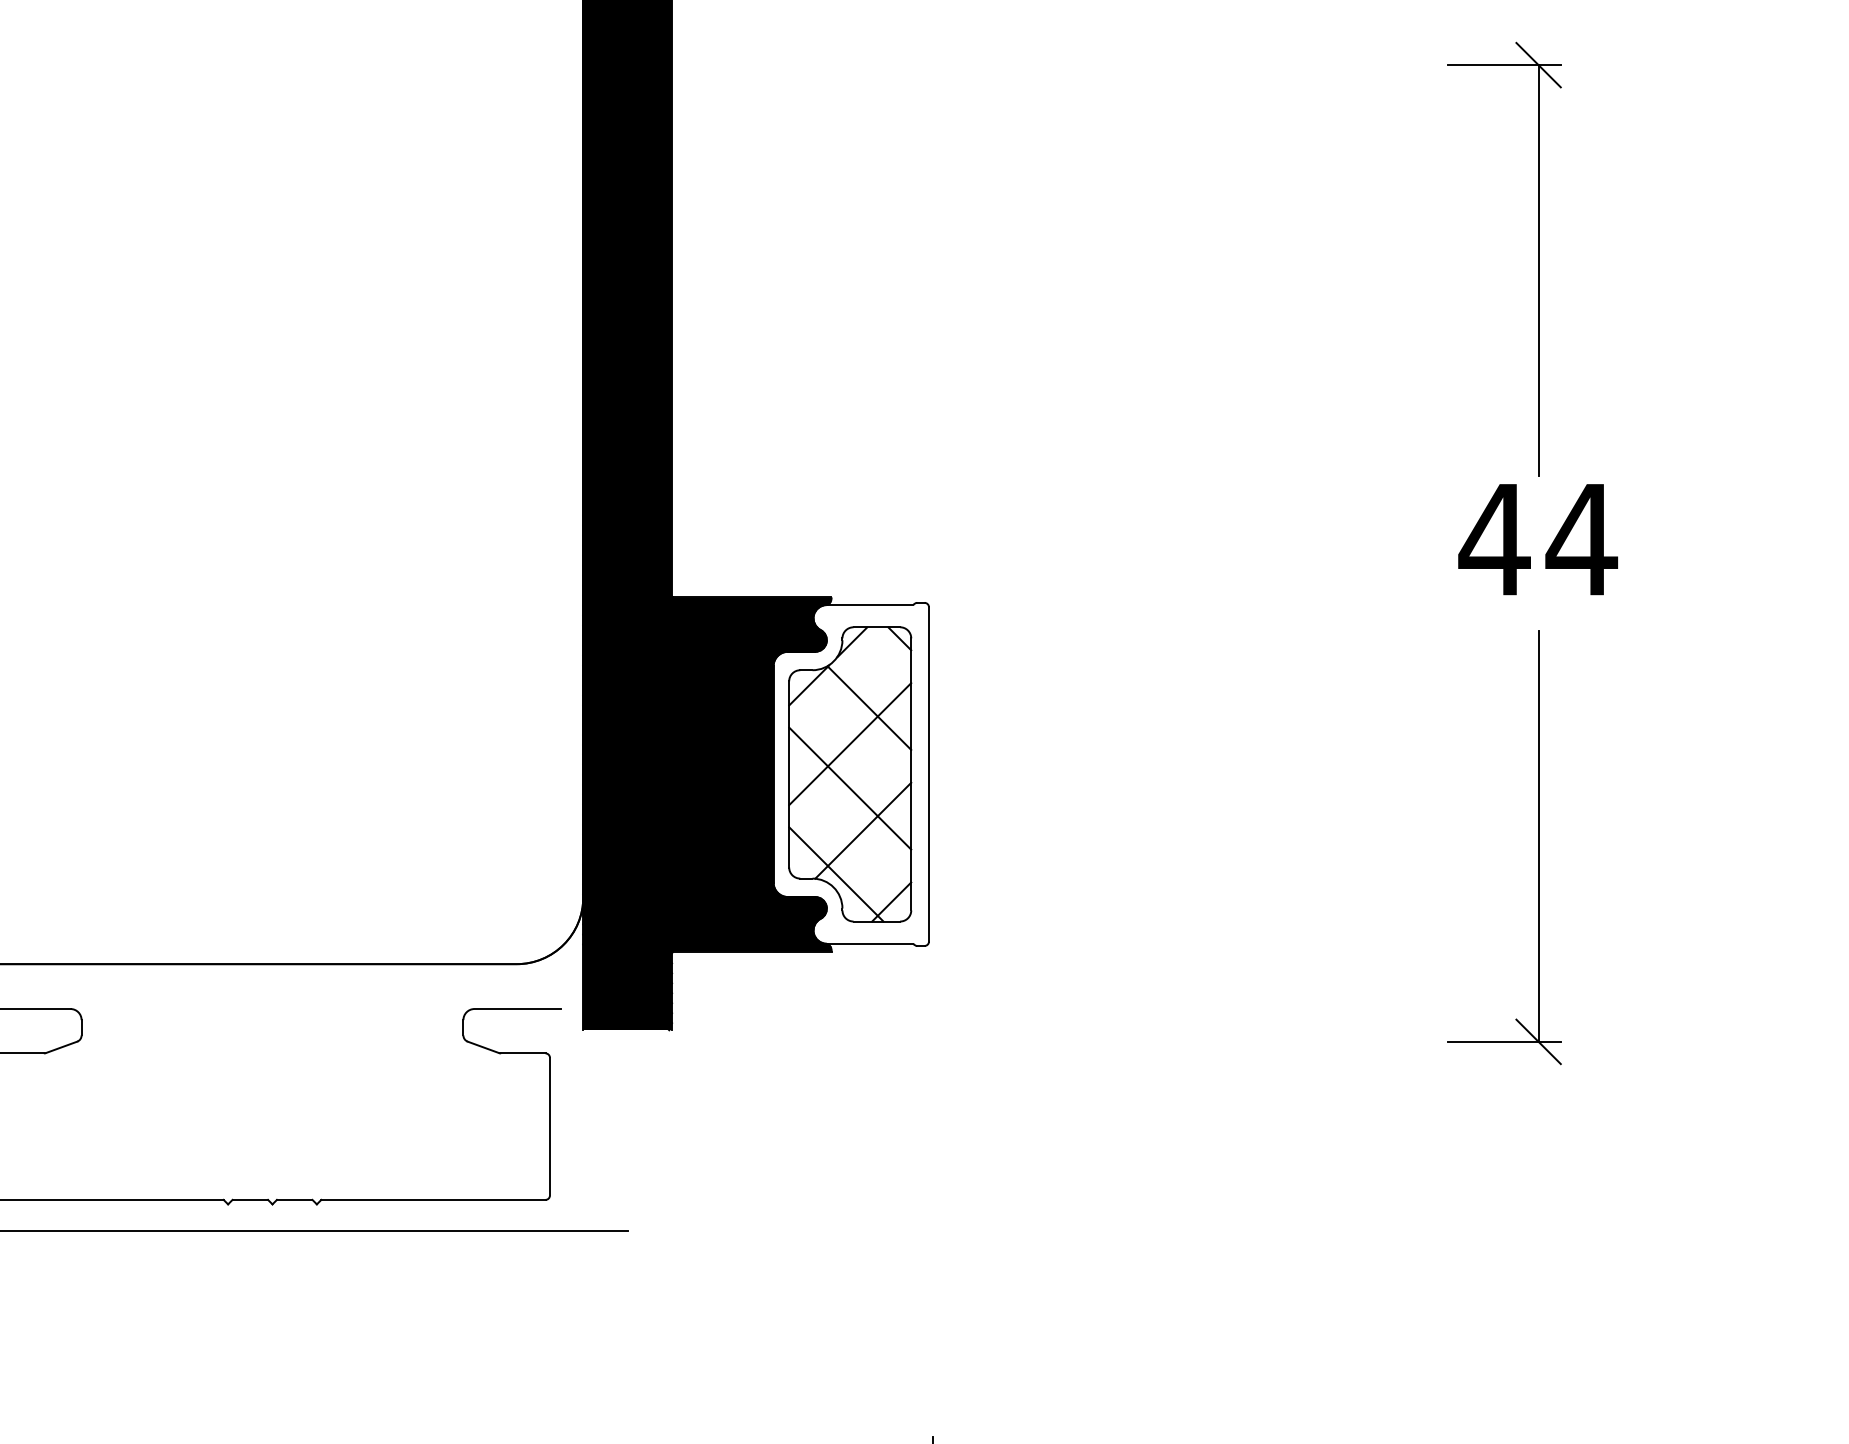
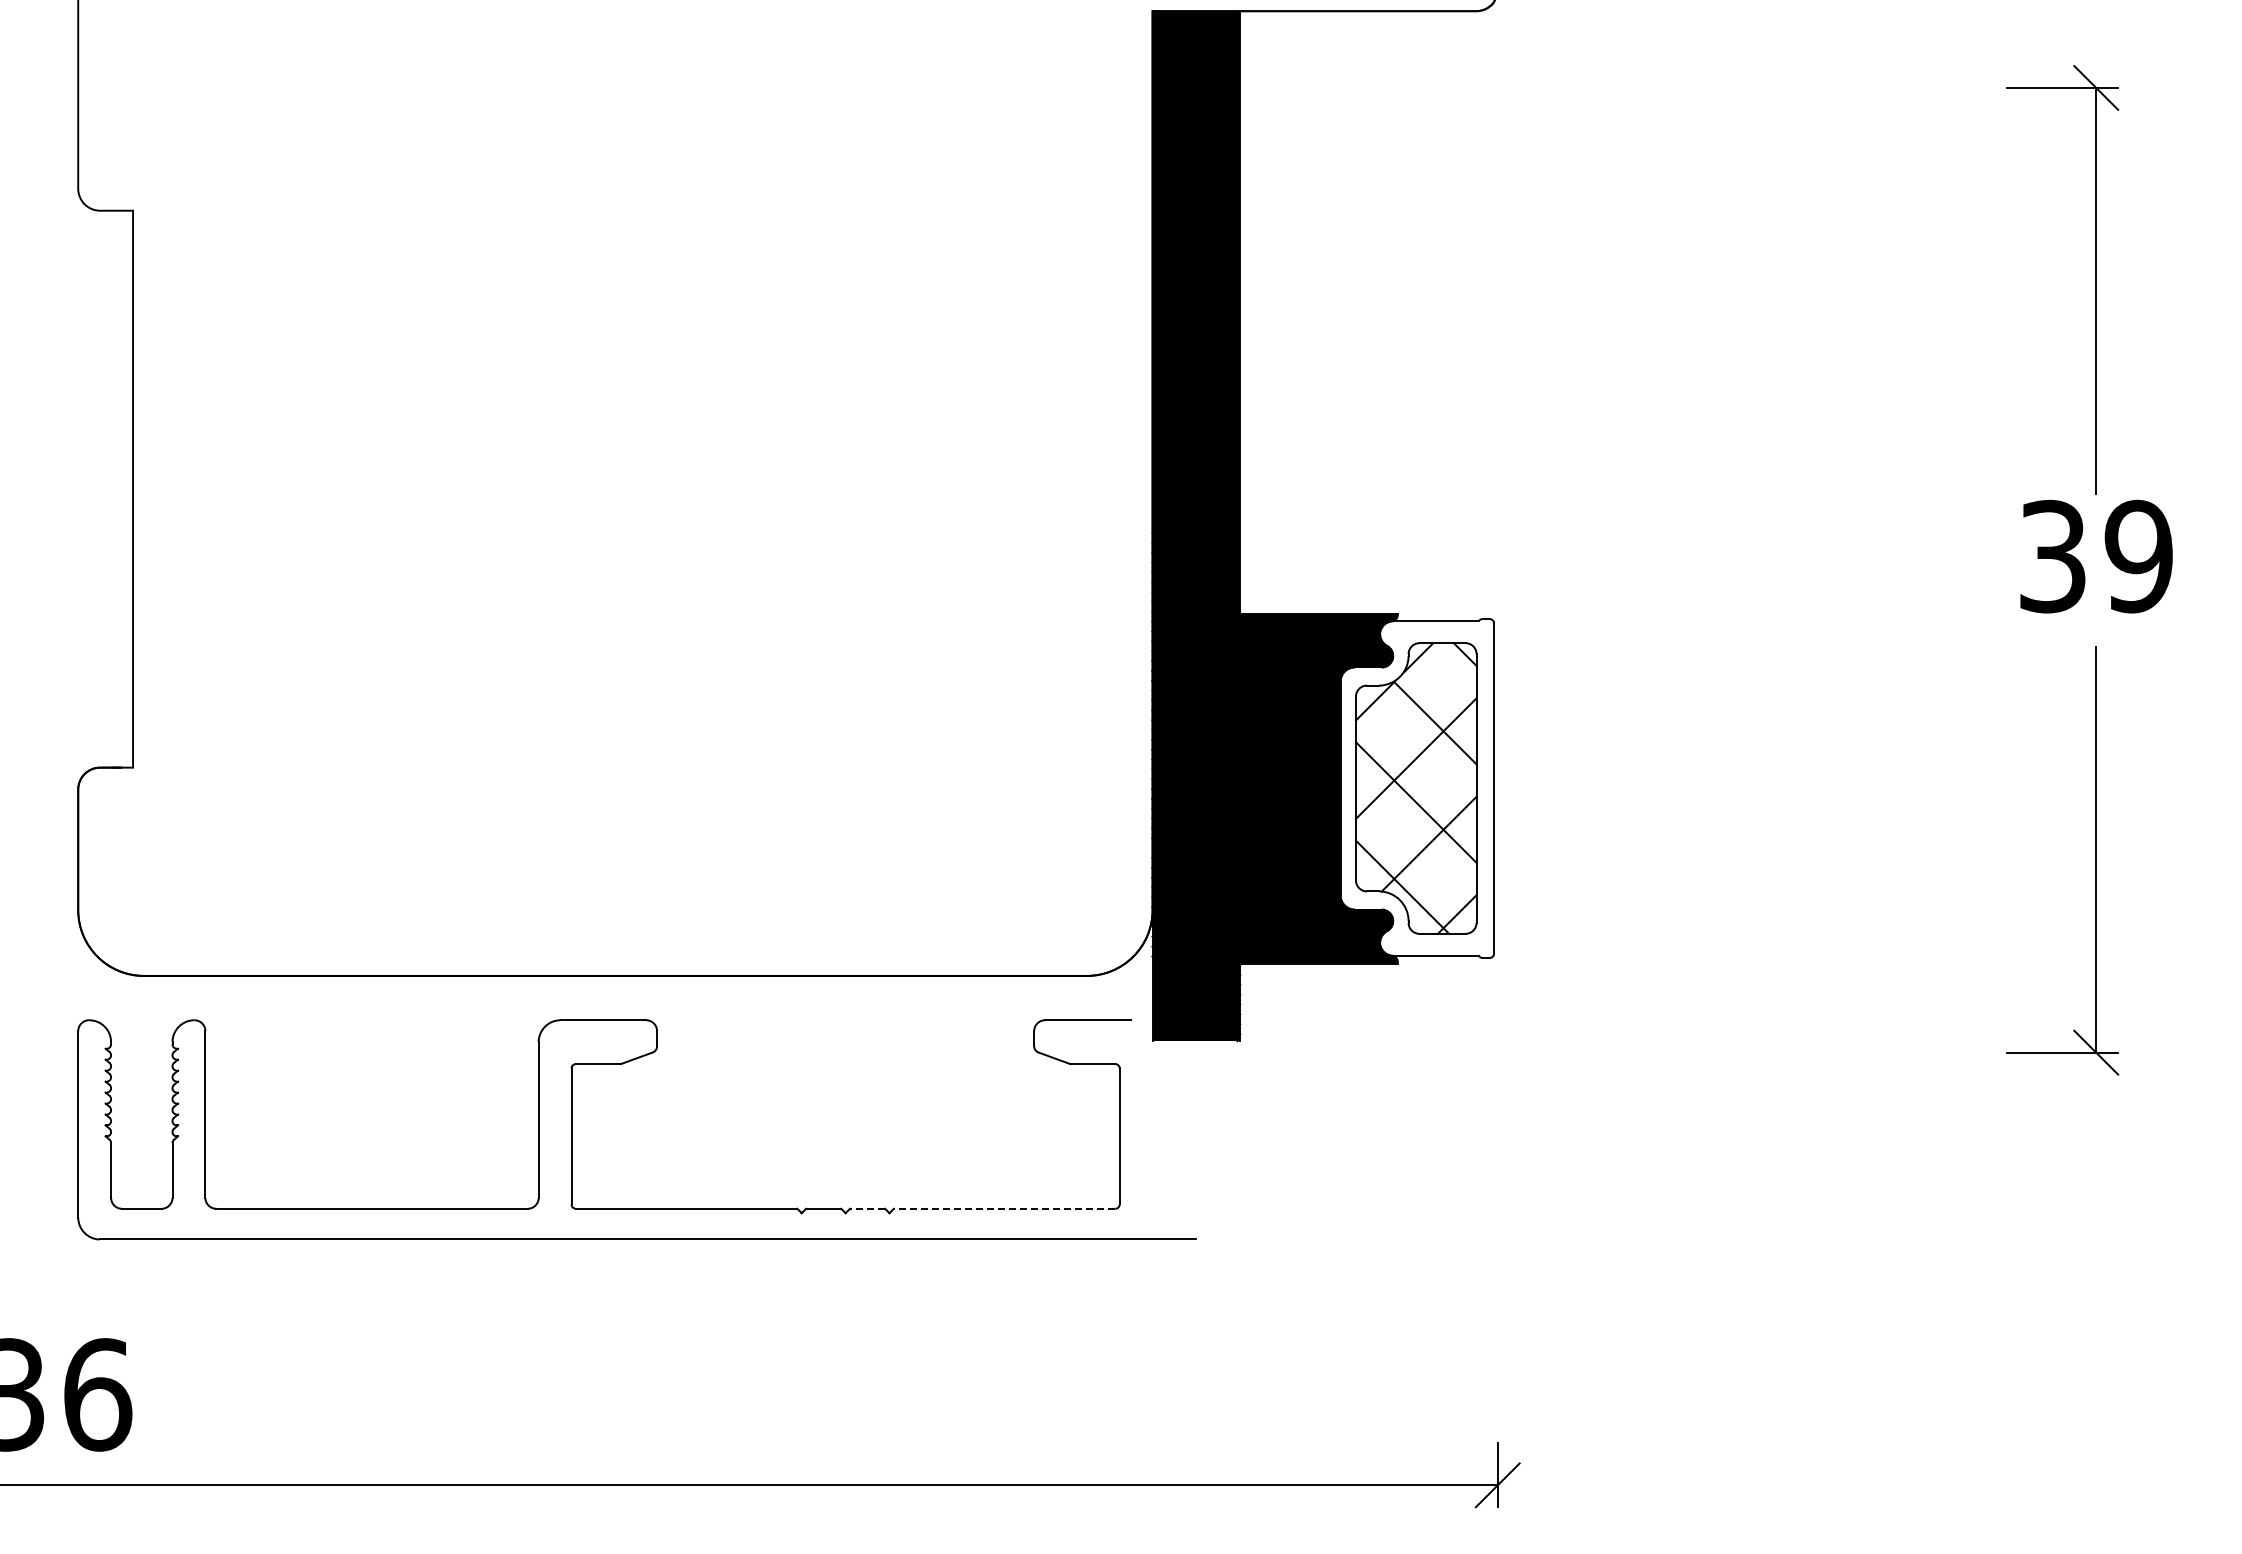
text: (1537, 539) -> (2095, 556), 44 -> 39
line: (294, 1199) -> (867, 1208), solid -> dashed
line: (433, 1199) -> (1004, 1208), solid -> dashed

